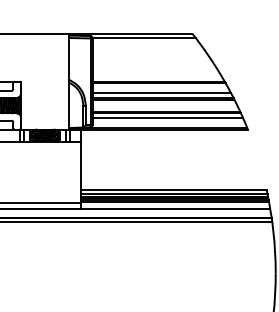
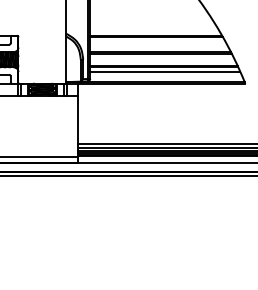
line: (161, 93) -> (158, 47), removed

